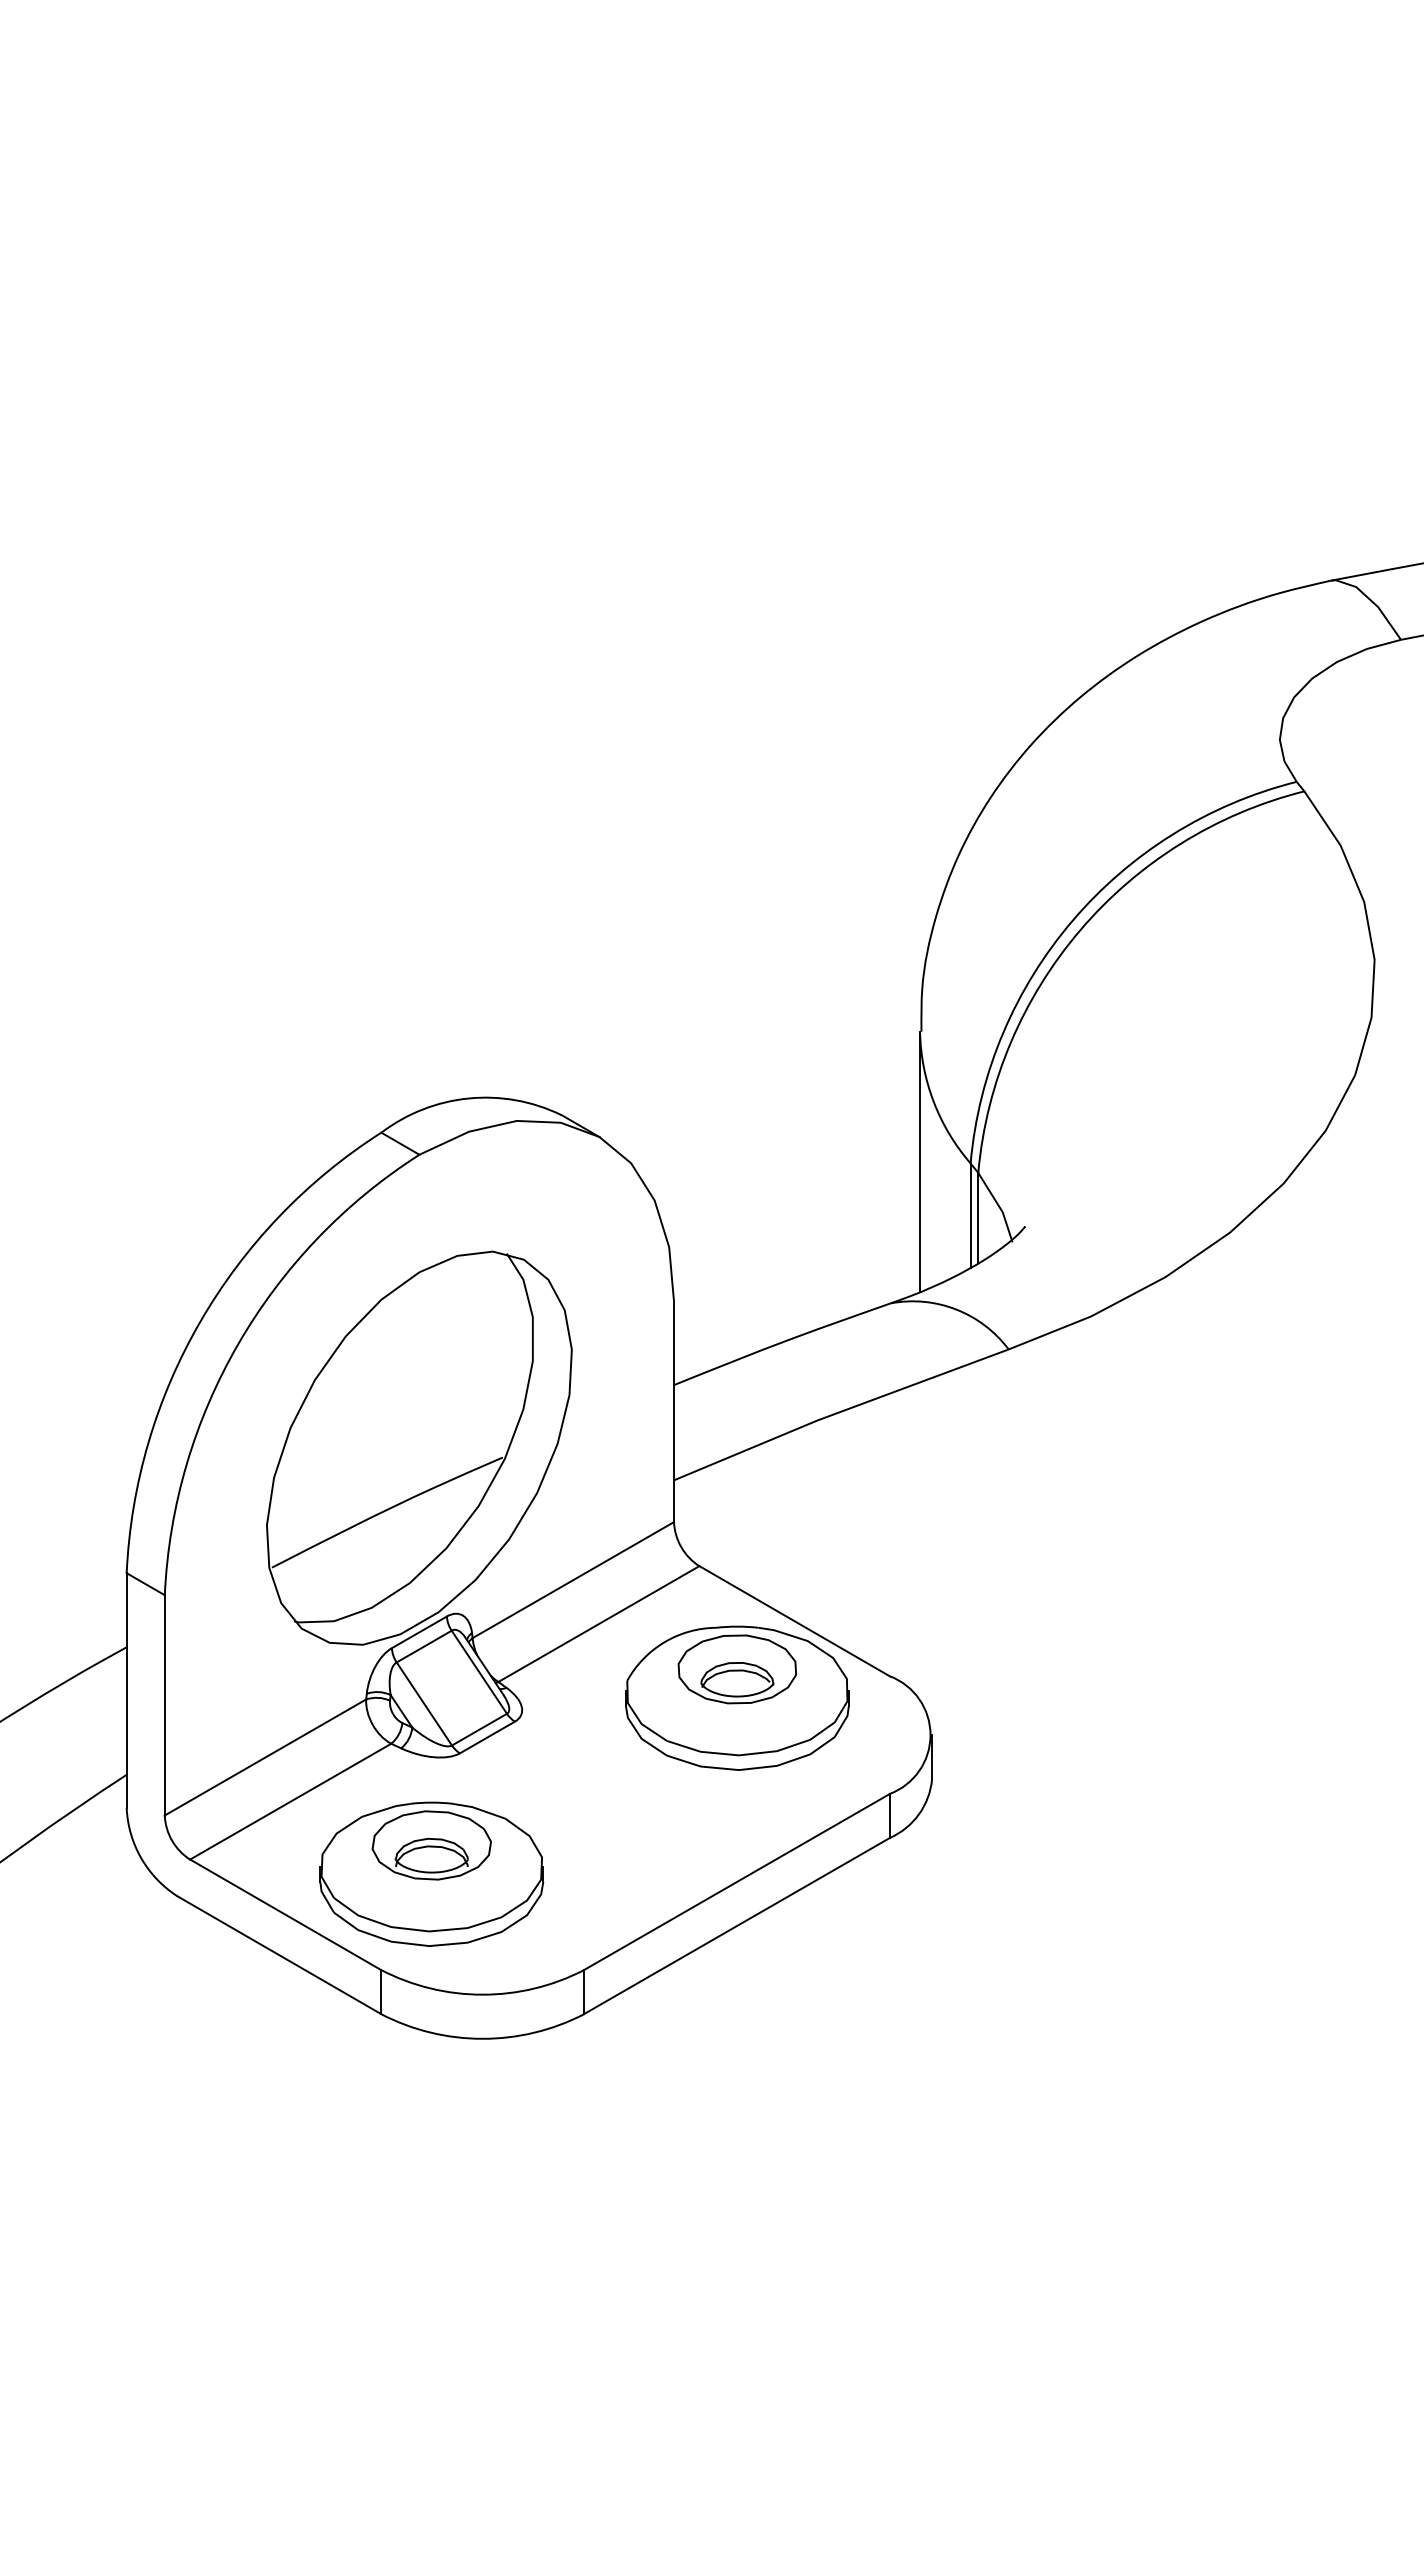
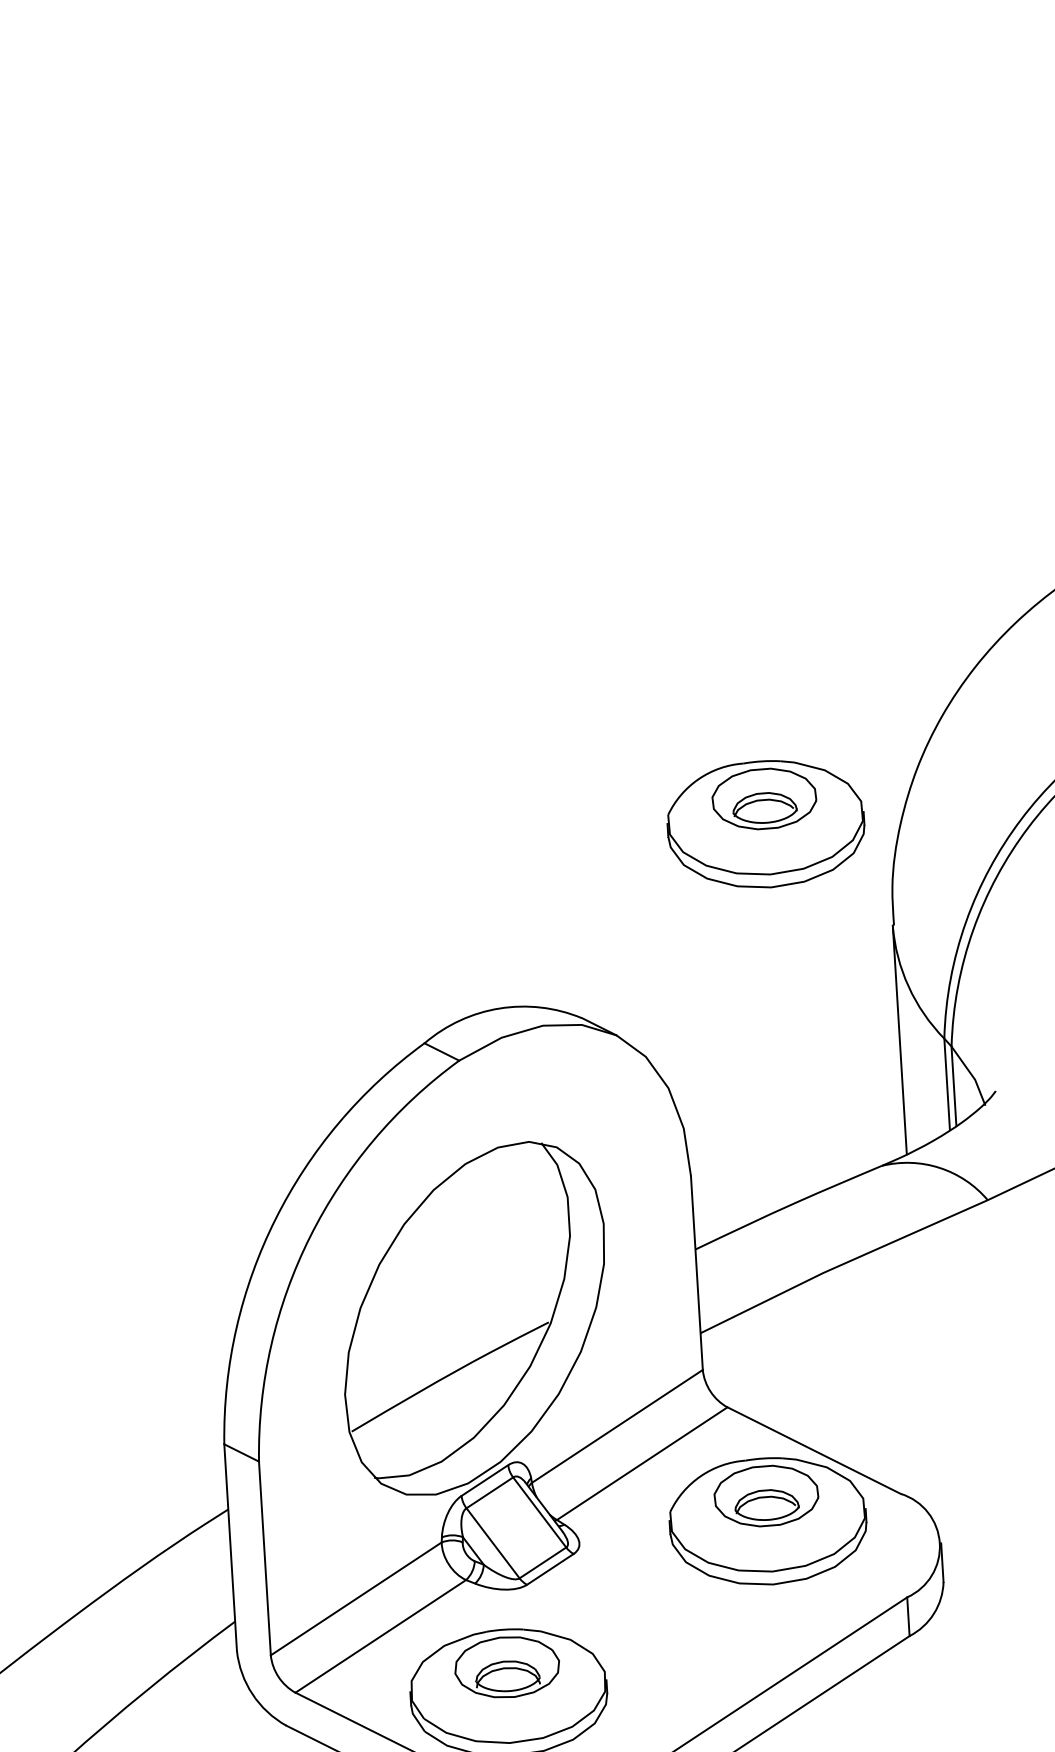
part: (783, 907) -> (766, 823), added

